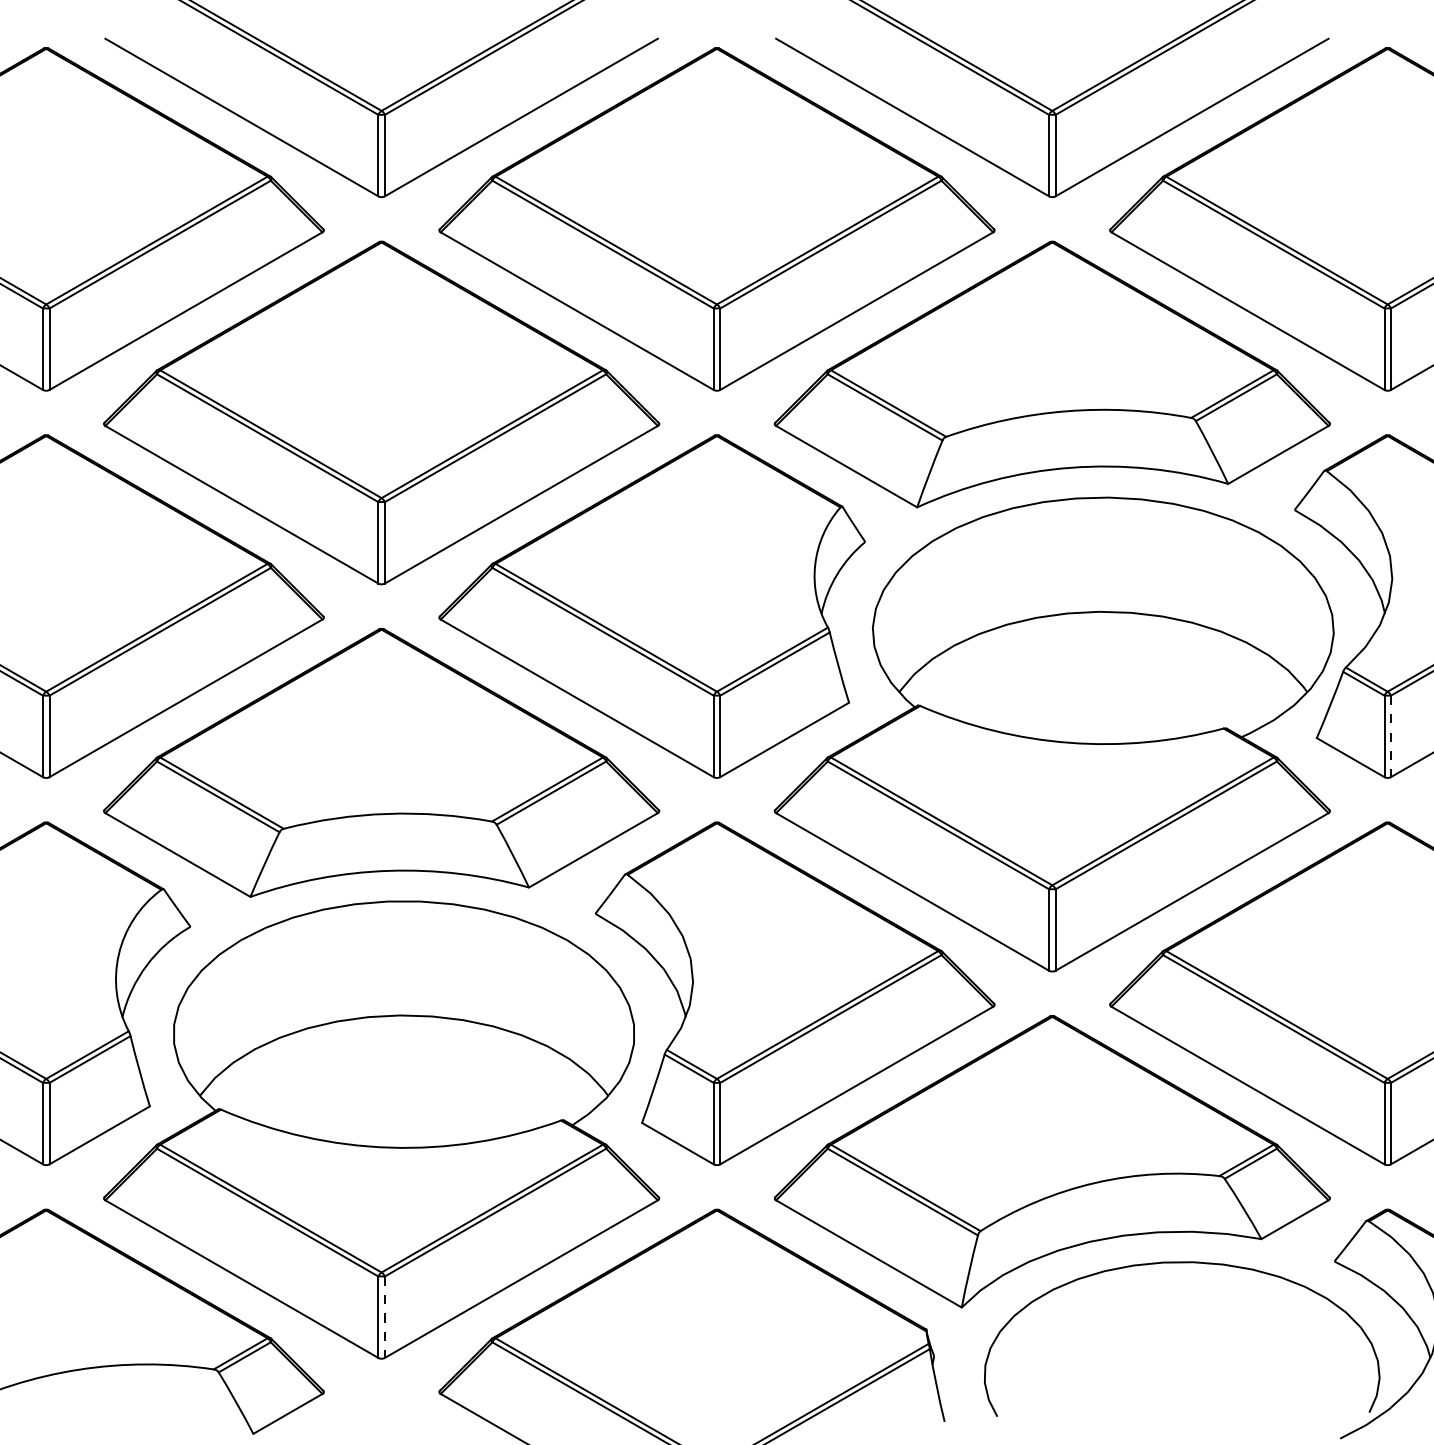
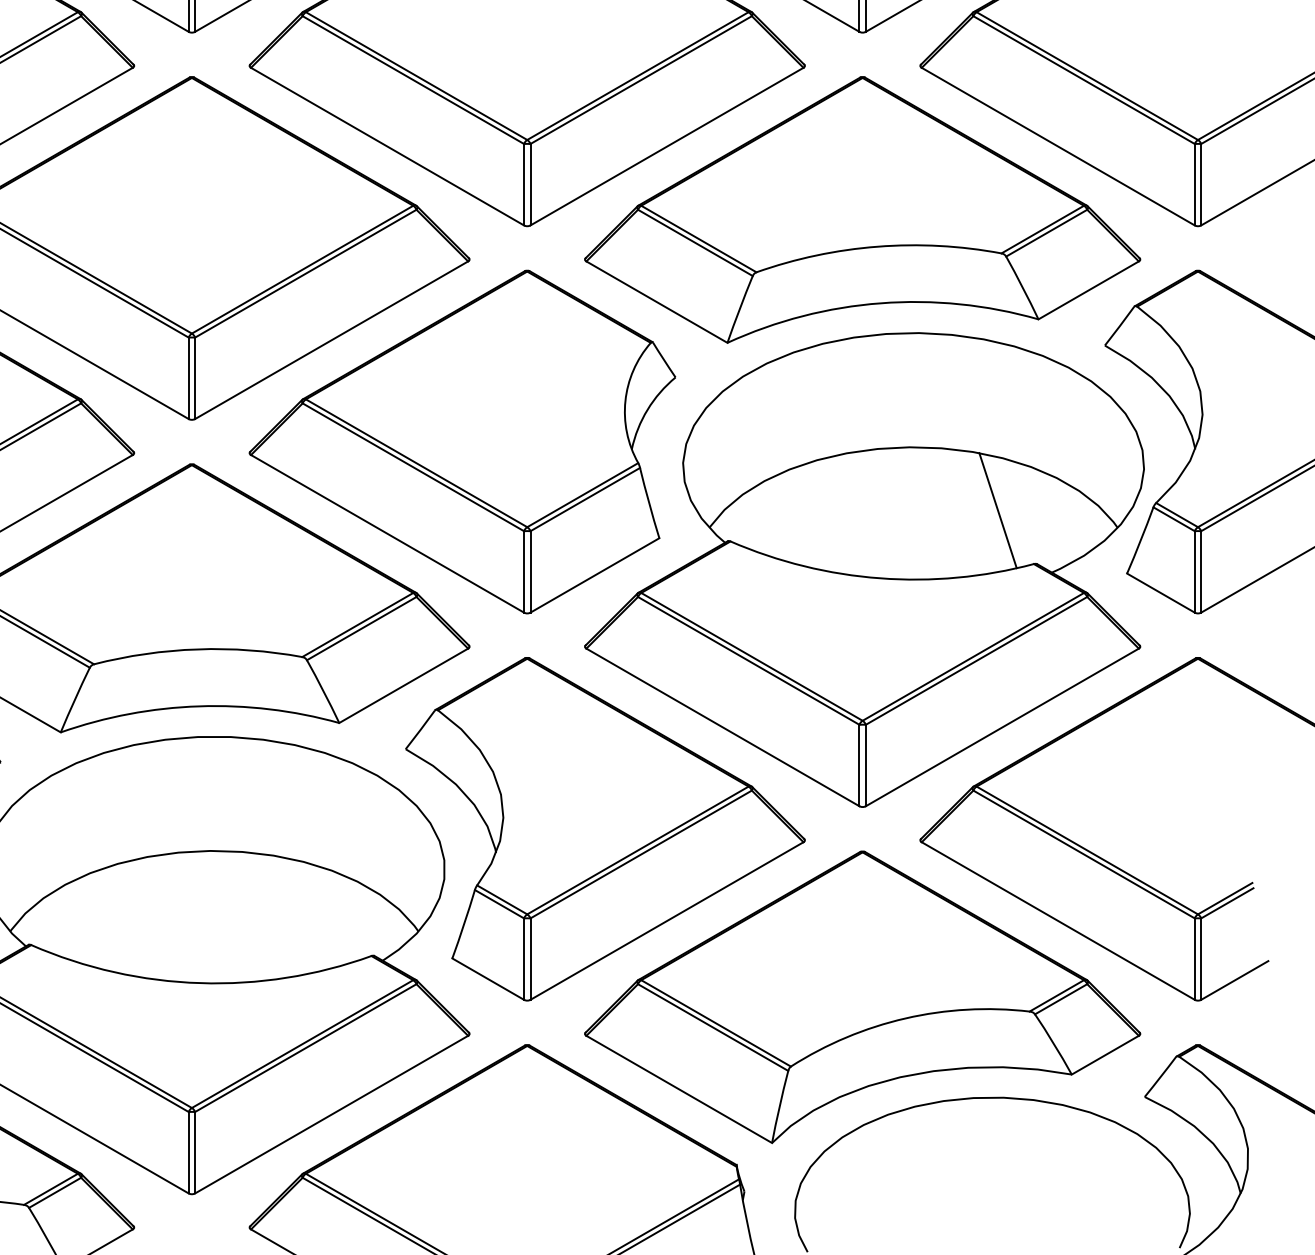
line: (1187, 674) -> (997, 509), added
line: (1390, 736) -> (1200, 571), dashed -> solid
line: (384, 1317) -> (194, 1152), dashed -> solid

